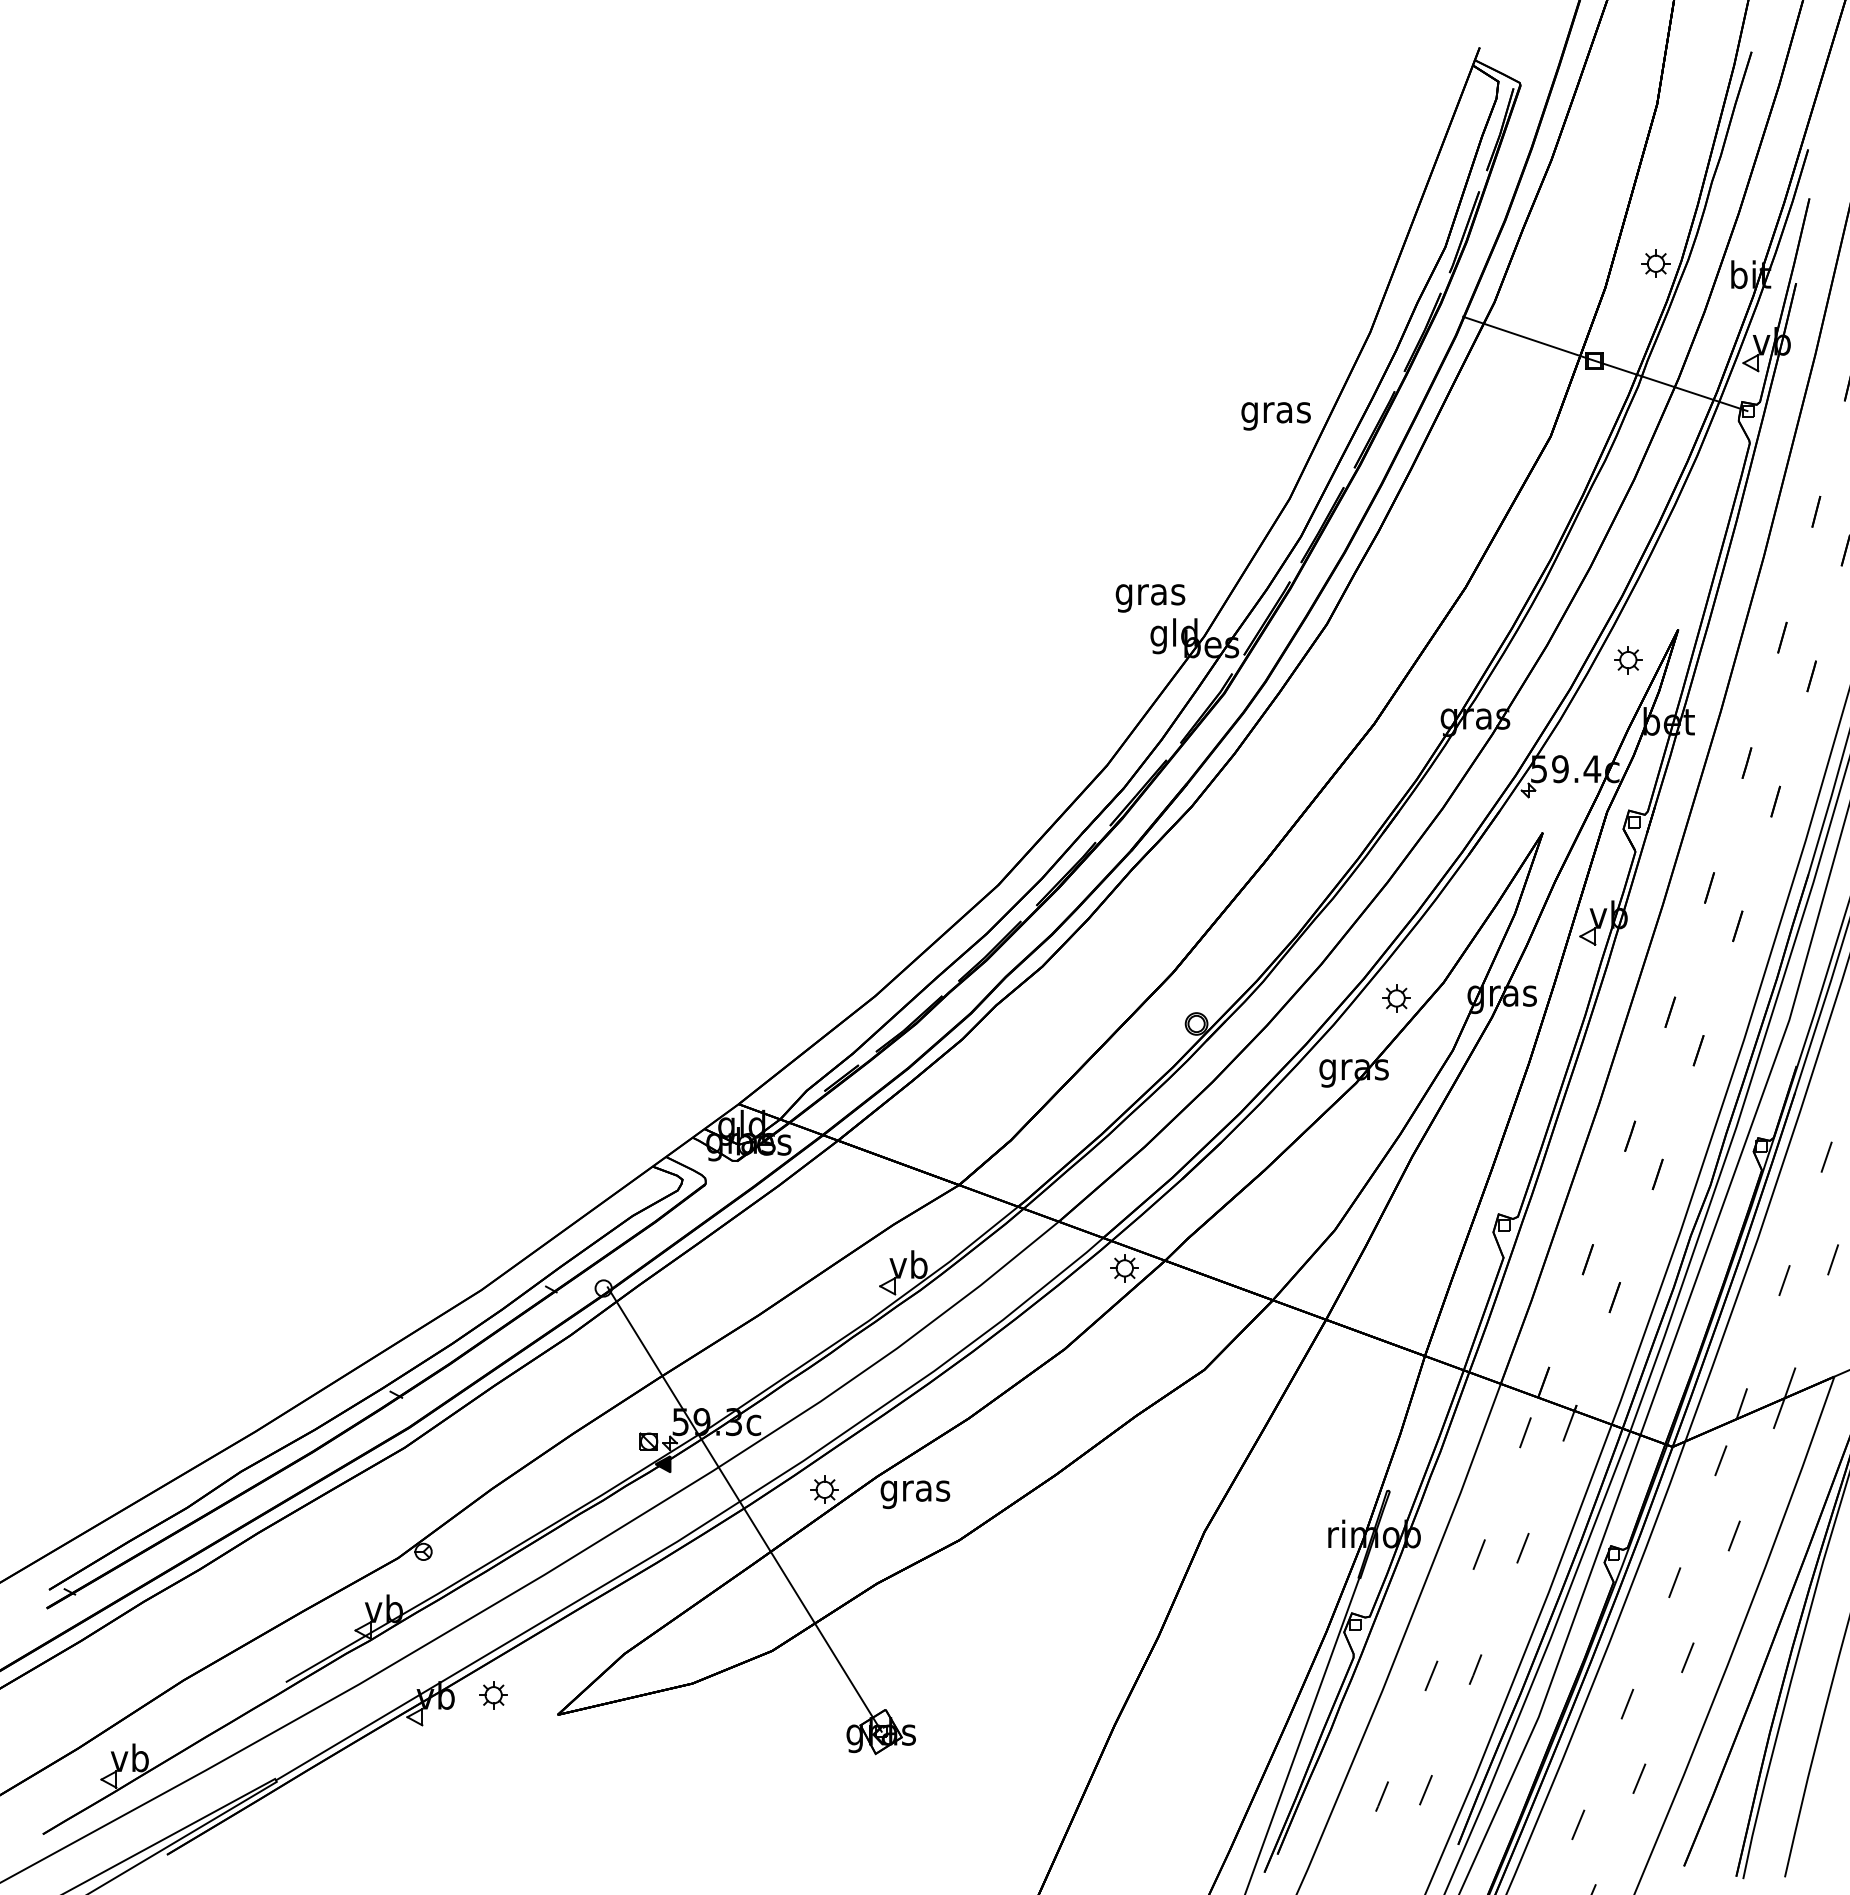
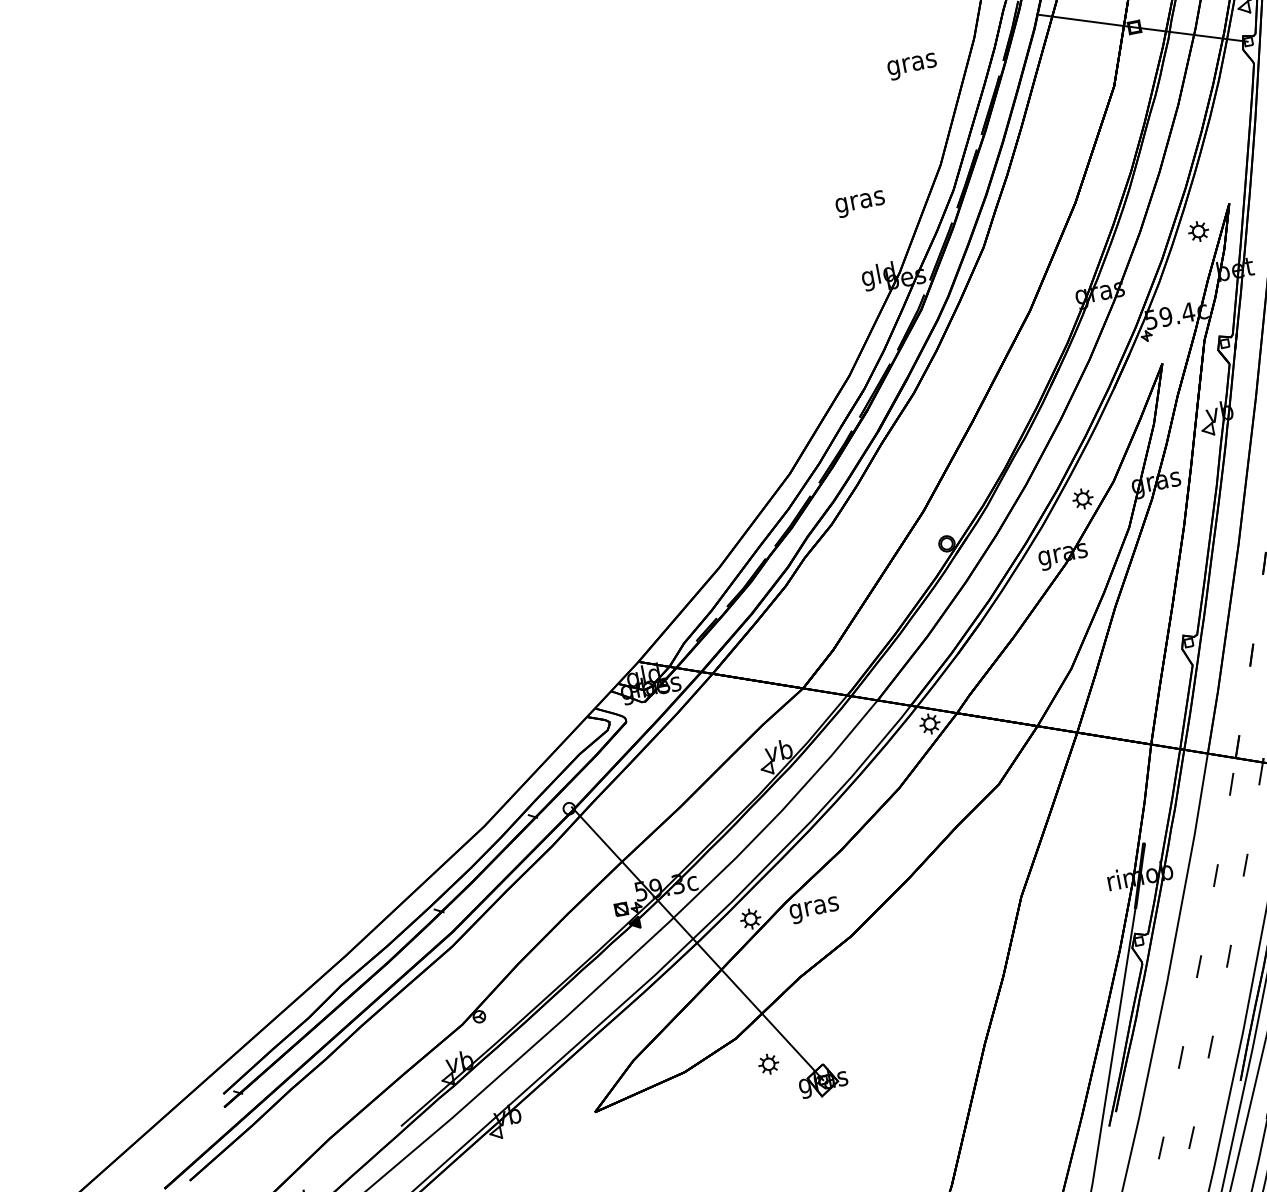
text: (1275, 416) -> (912, 66), moved
text: (1150, 598) -> (860, 204), moved
part: (493, 1695) -> (768, 1064), moved

